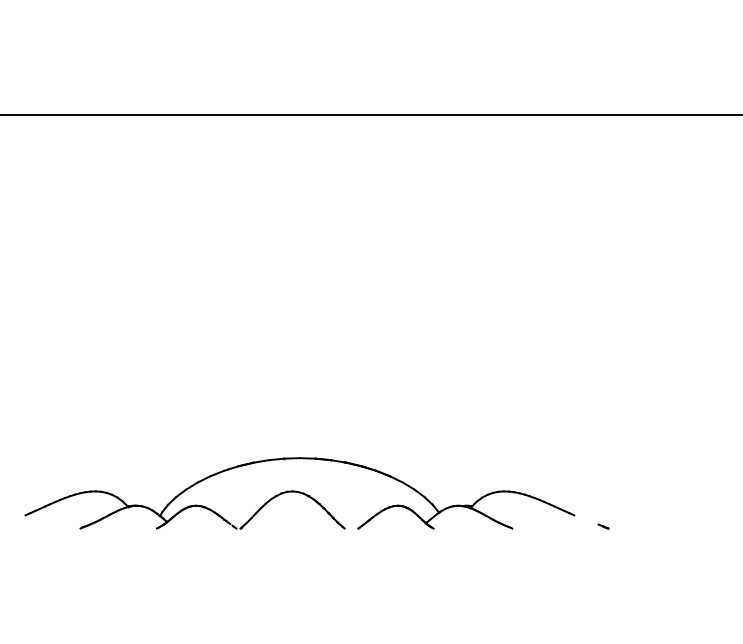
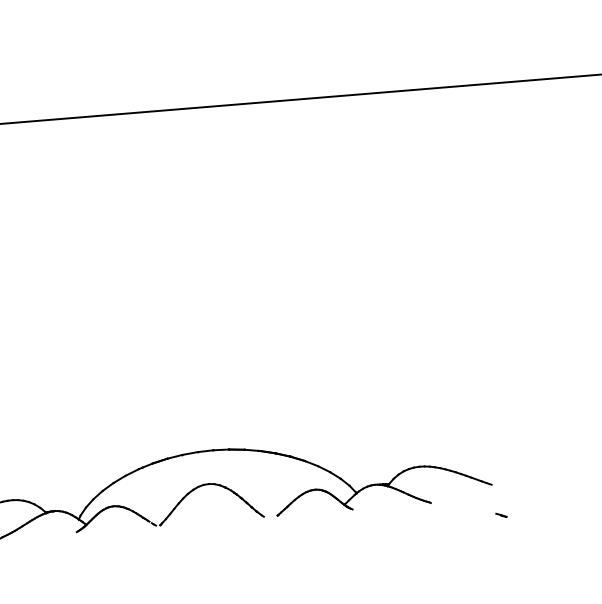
part: (603, 526) -> (501, 515), moved

